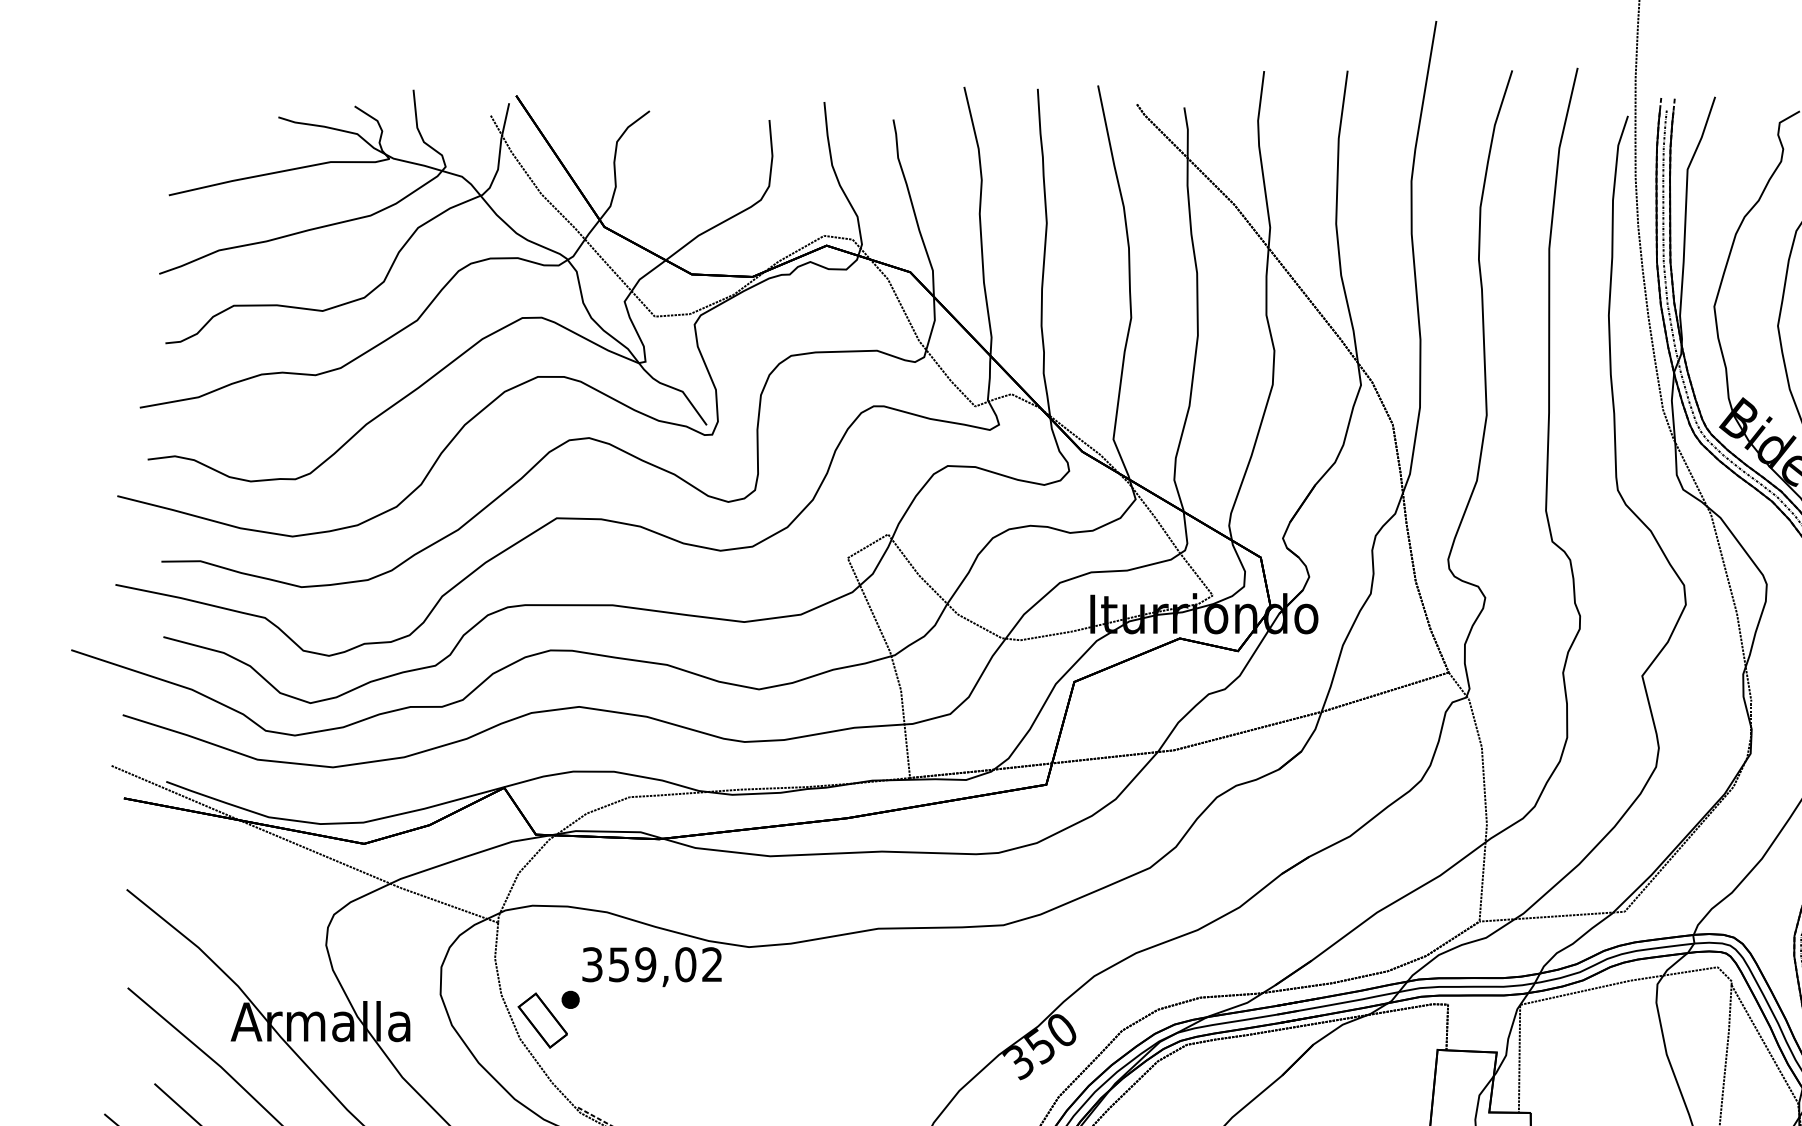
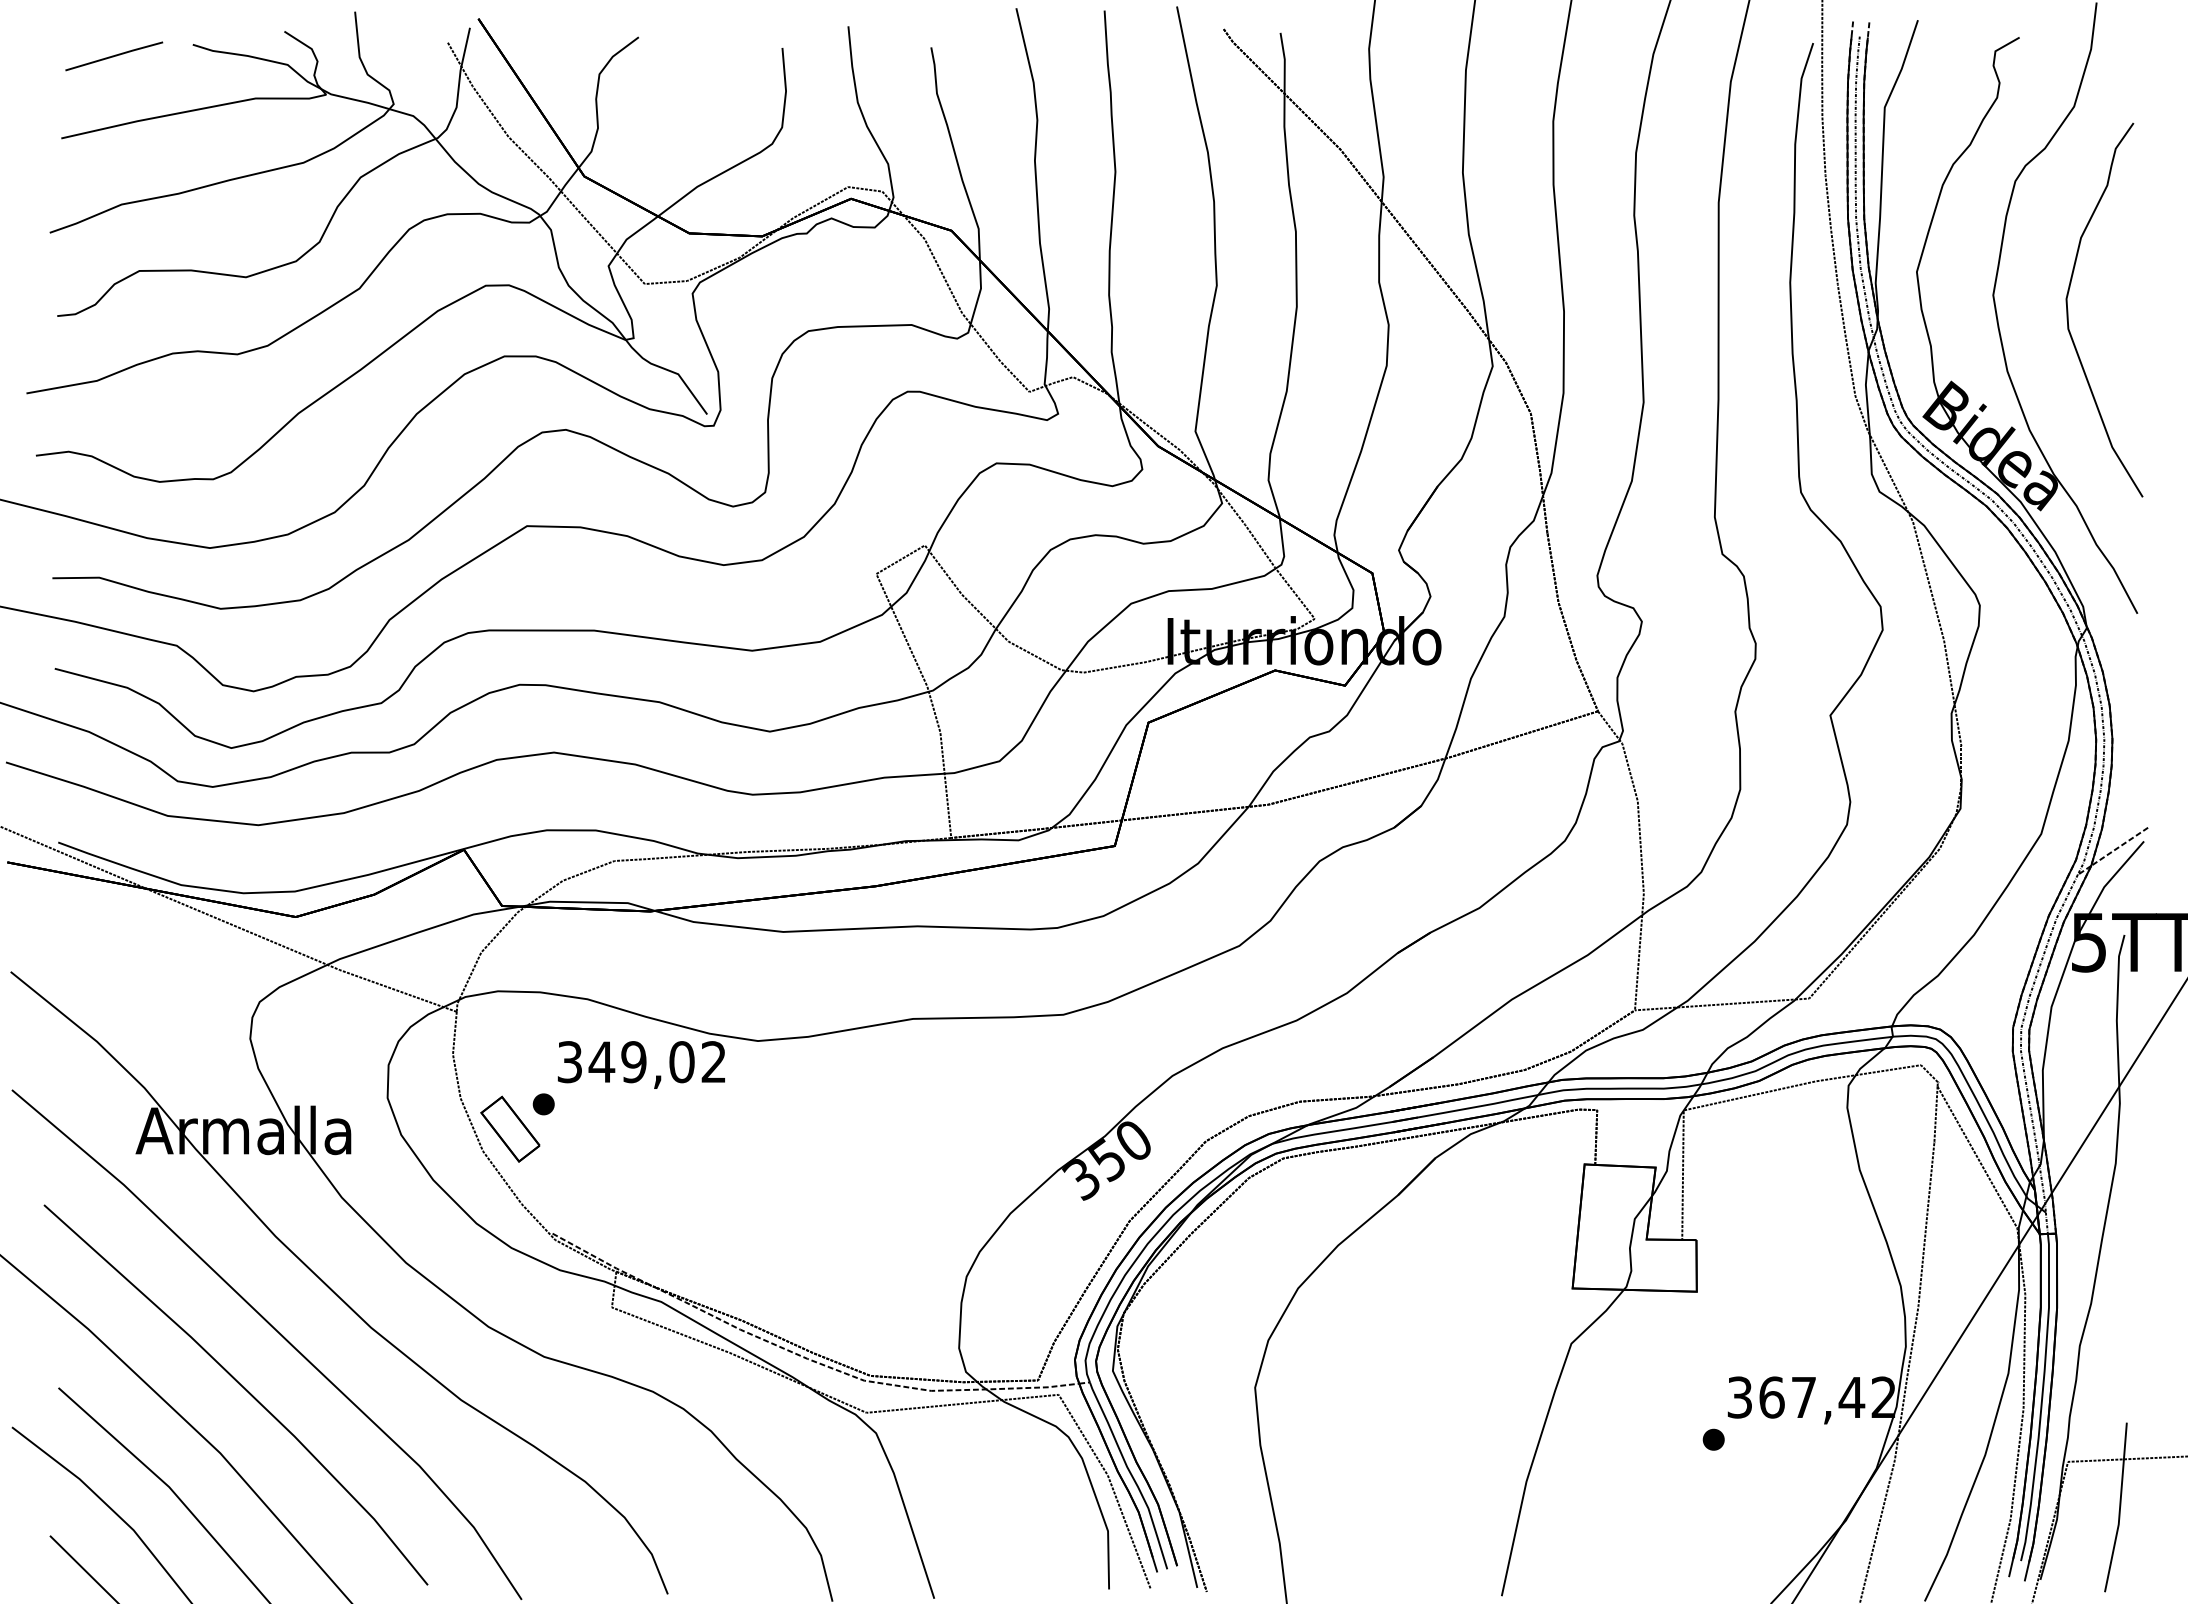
line: (213, 127) -> (114, 56), added
text: (618, 965) -> (601, 1062), 359,02 -> 349,02

